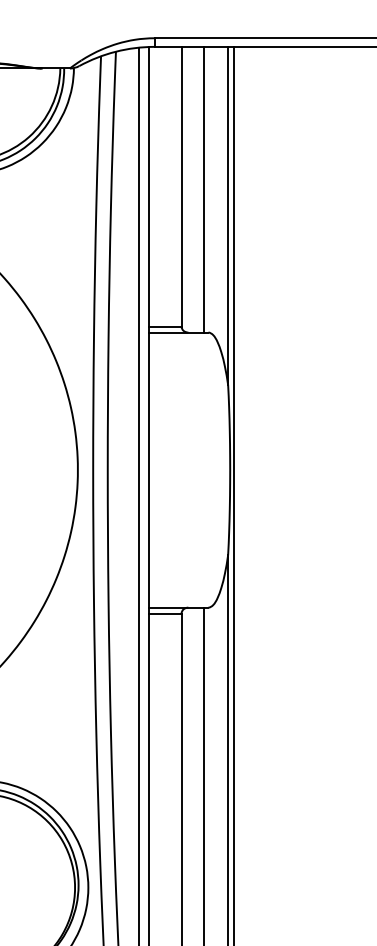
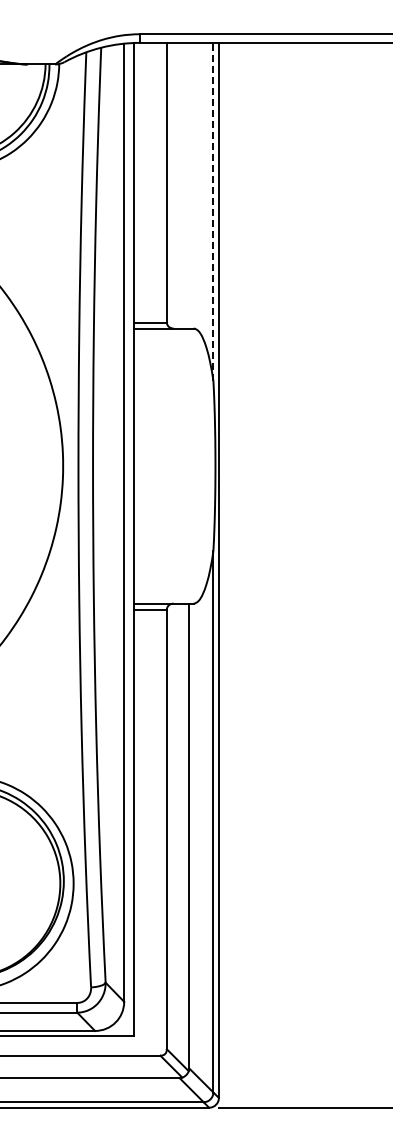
line: (204, 189) -> (189, 185), removed
line: (228, 215) -> (213, 211), solid -> dashed

